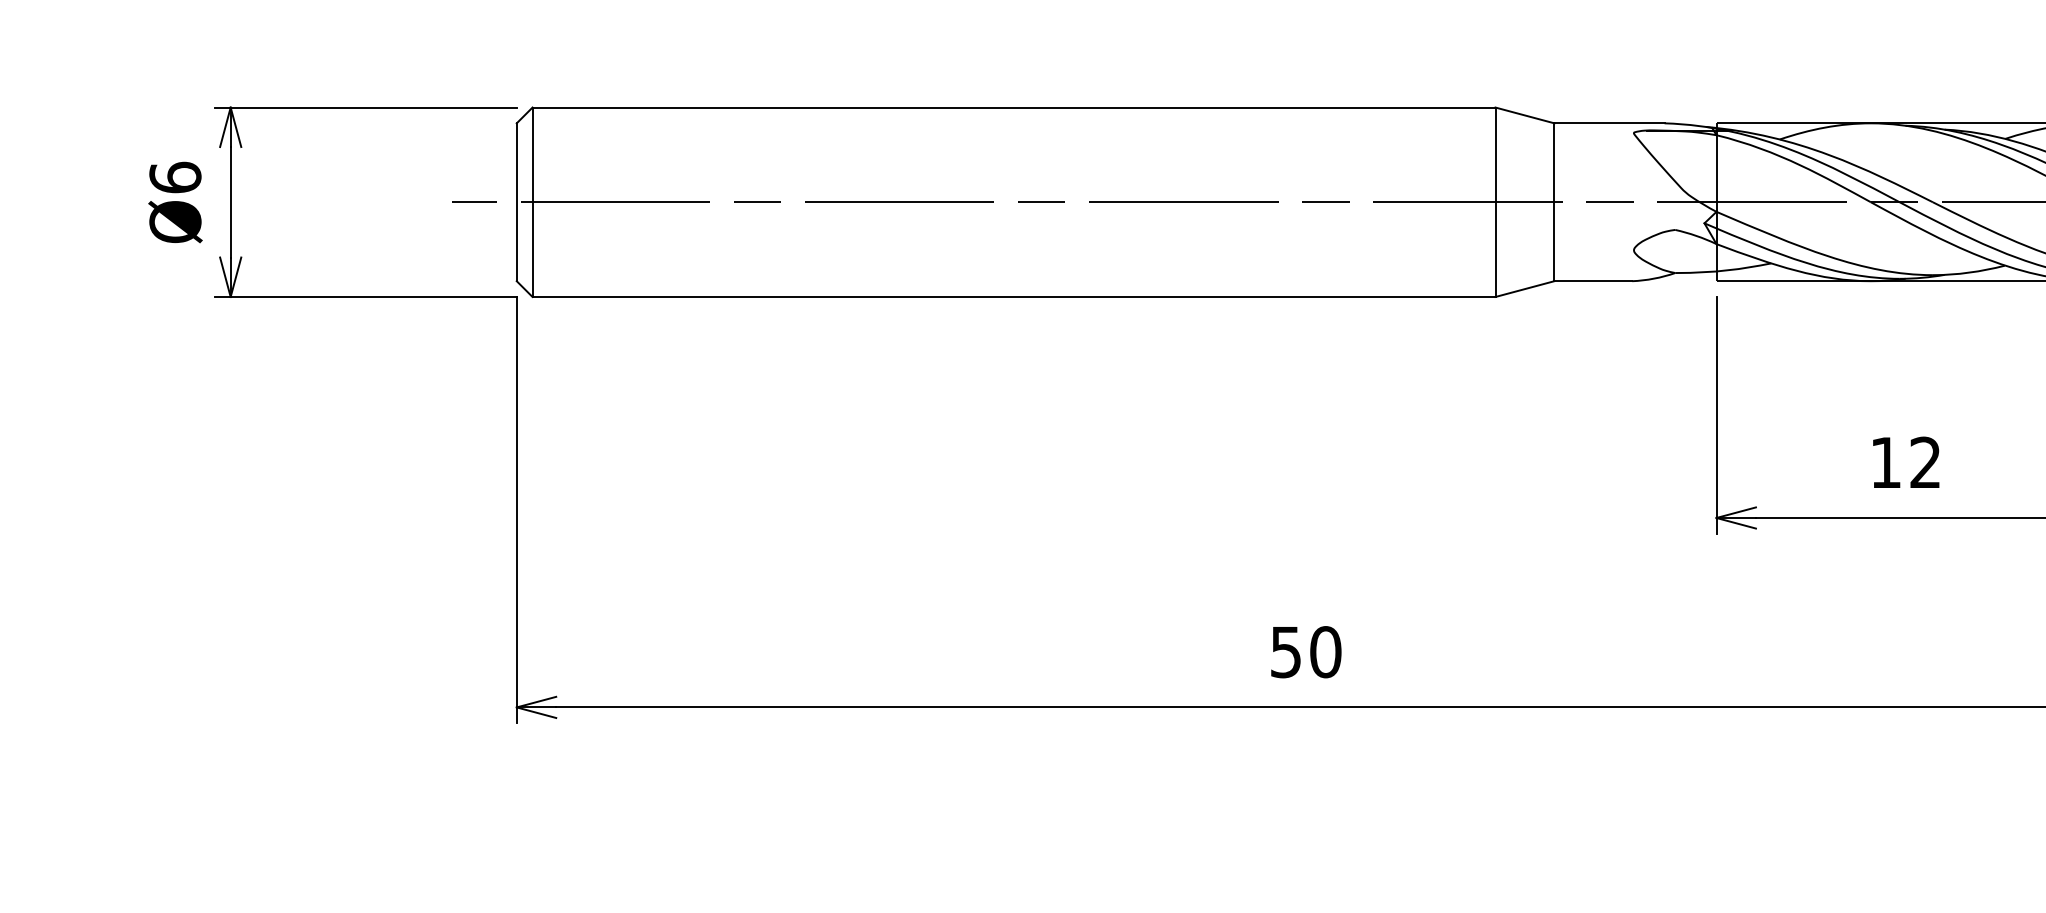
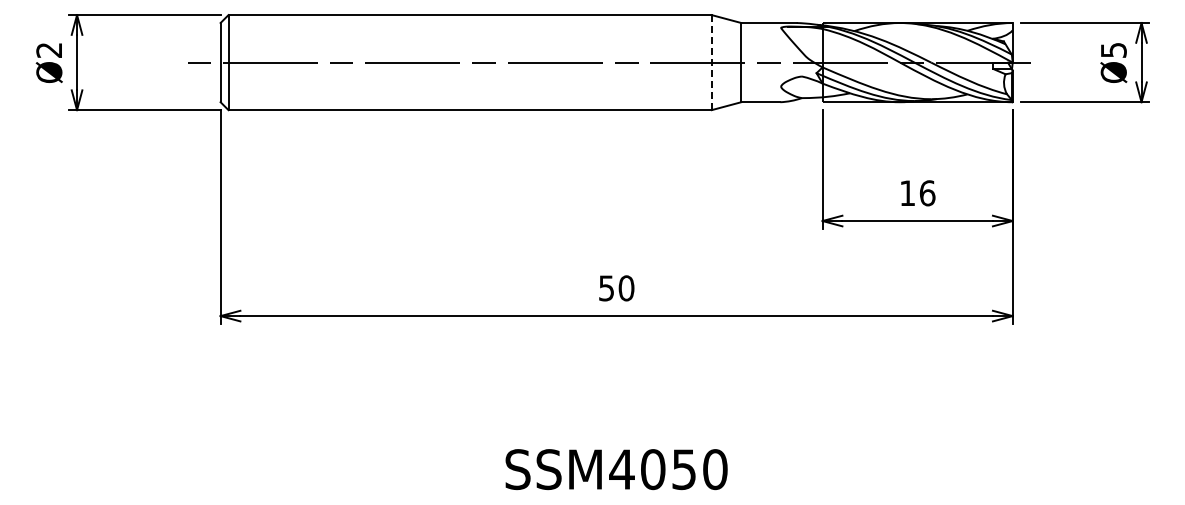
text: (175, 176) -> (49, 49), Ø6 -> Ø2
line: (1495, 202) -> (711, 62), solid -> dashed
text: (1925, 463) -> (927, 193), 12 -> 16

